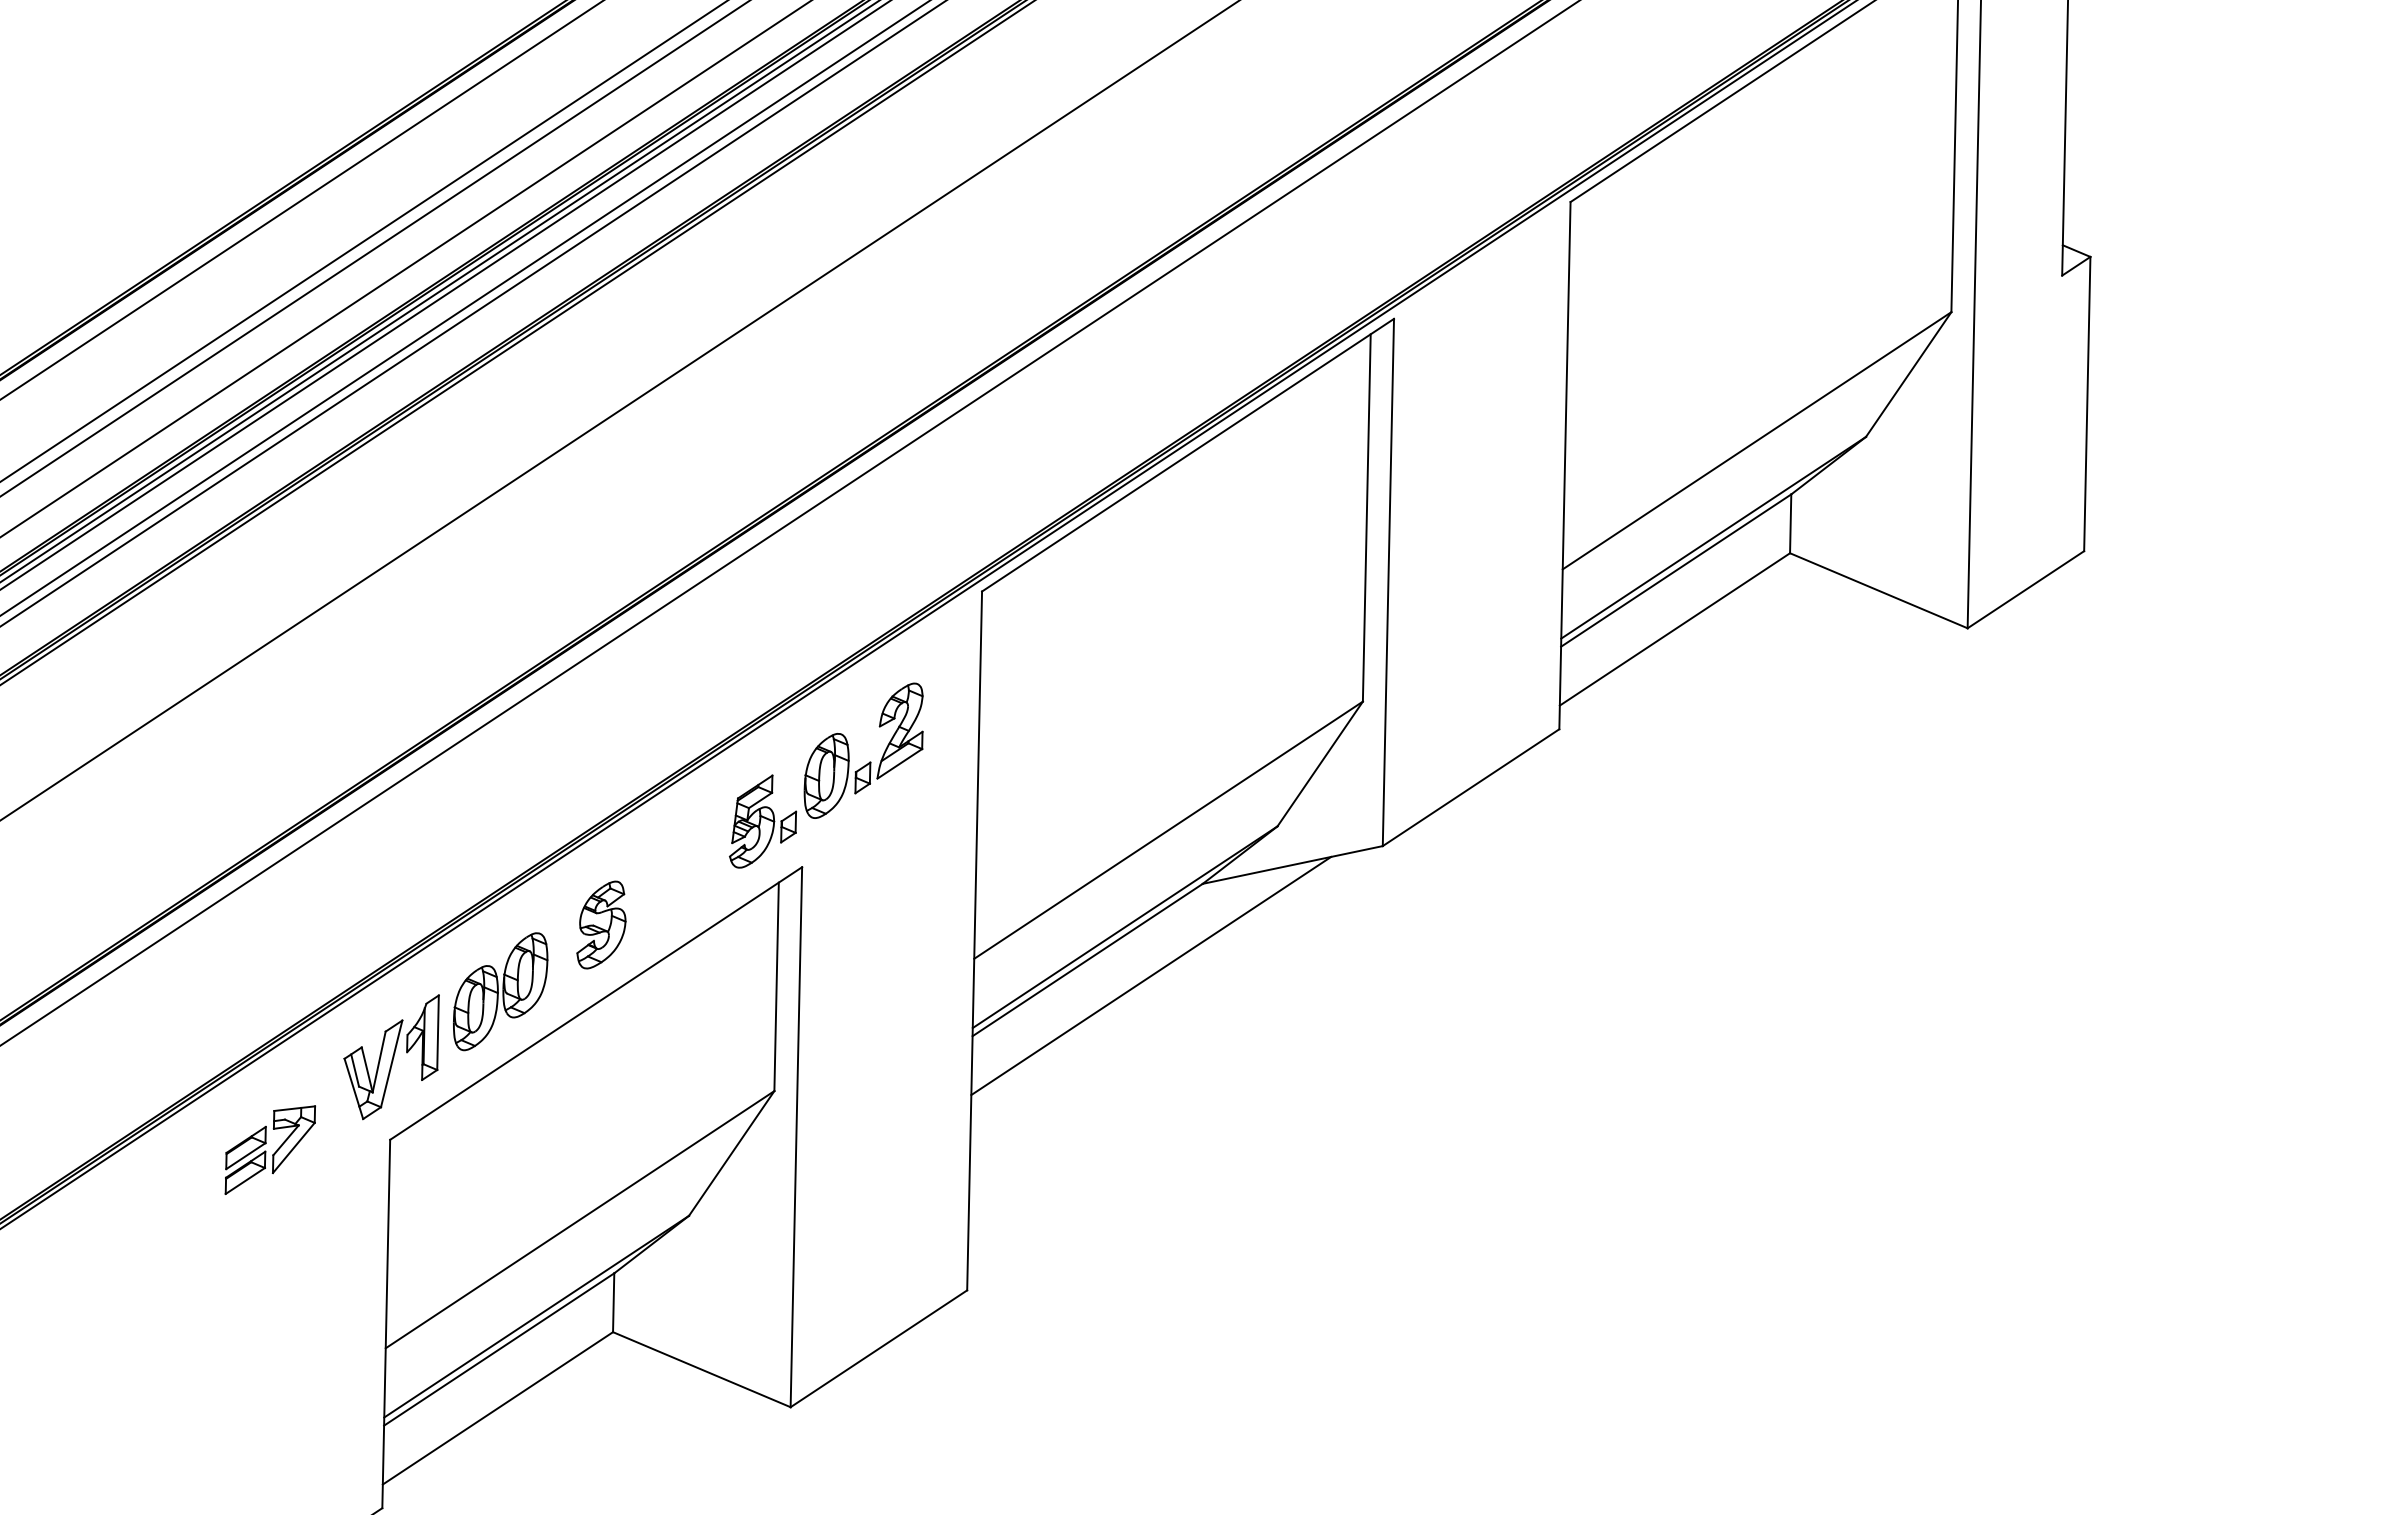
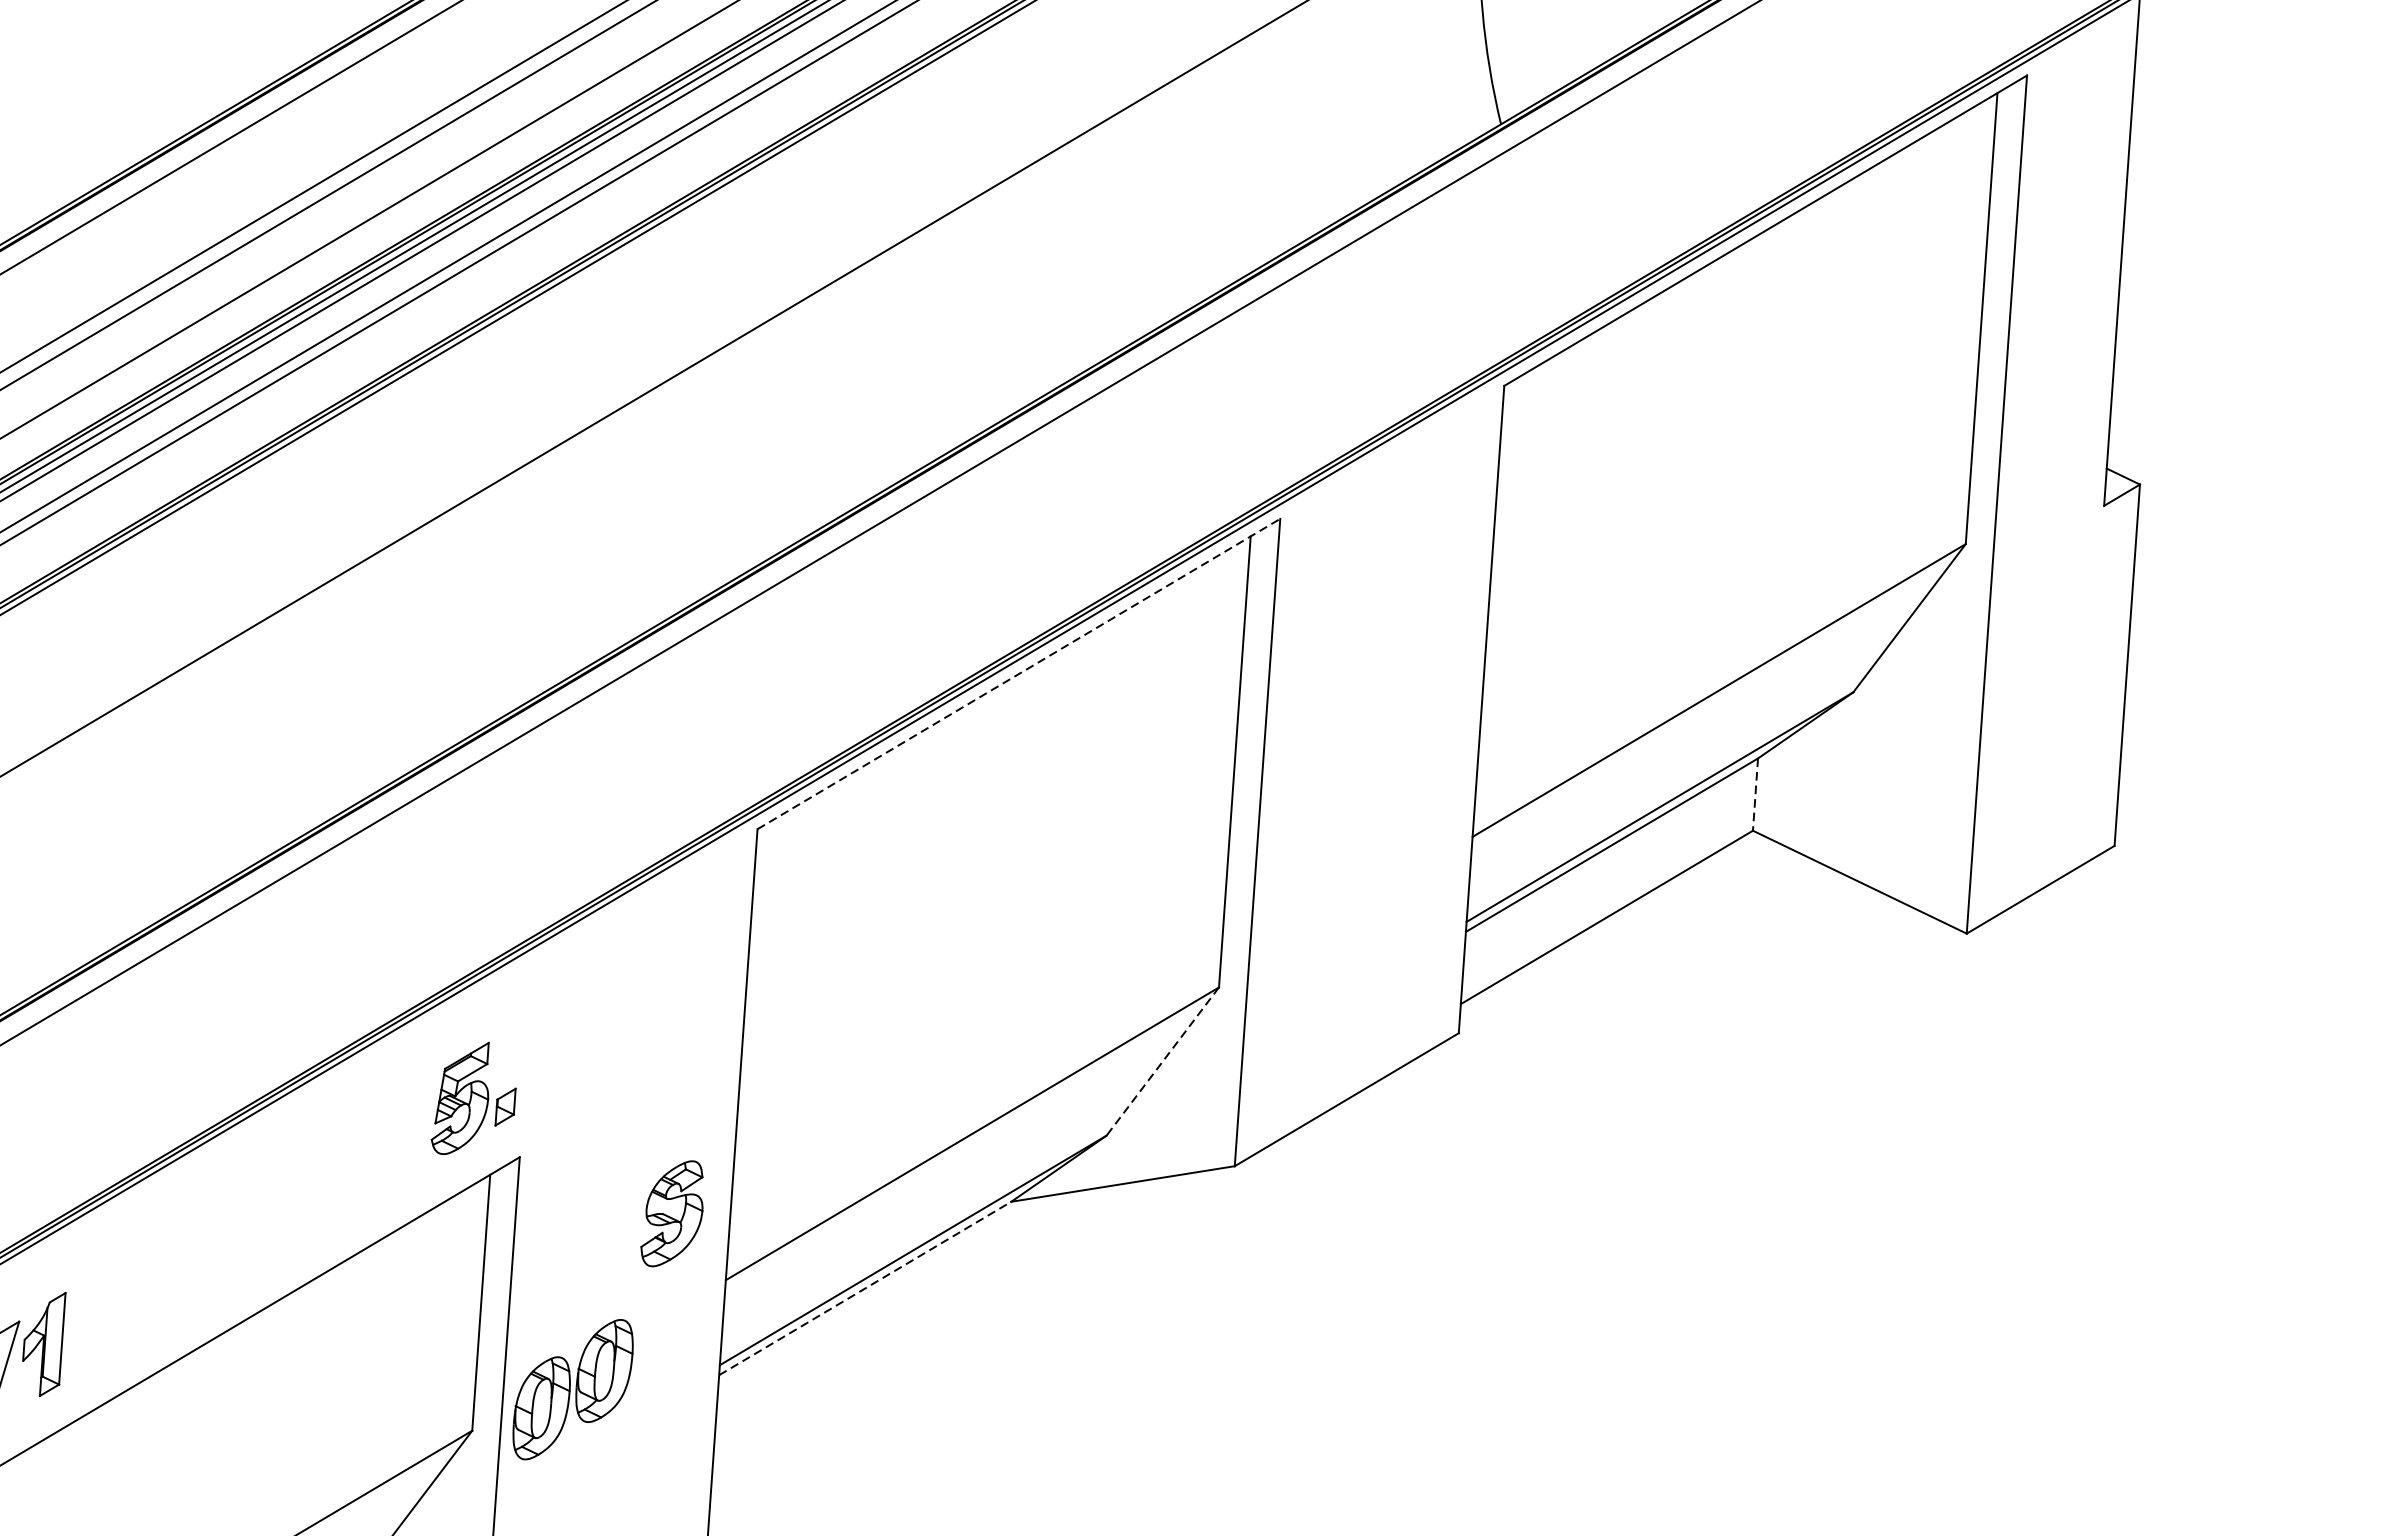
line: (1188, 455) -> (1019, 674), solid -> dashed
line: (1790, 524) -> (1755, 795), solid -> dashed
part: (869, 761) -> (608, 1031), removed
line: (1320, 763) -> (1163, 1060), solid -> dashed
part: (601, 924) -> (672, 1213), moved
line: (1088, 959) -> (866, 1287), solid -> dashed
line: (1151, 975) -> (942, 1311), removed
part: (500, 991) -> (572, 1389), moved

